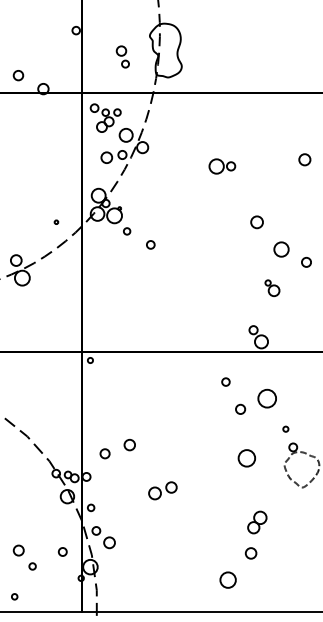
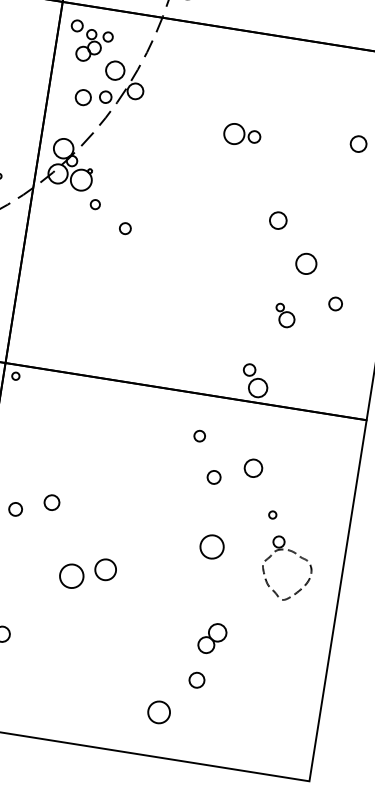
circle: (306, 261) -> (335, 302), moved
circle: (266, 398) -> (252, 467), size x0.7
part: (162, 490) -> (87, 573), size x1.4

